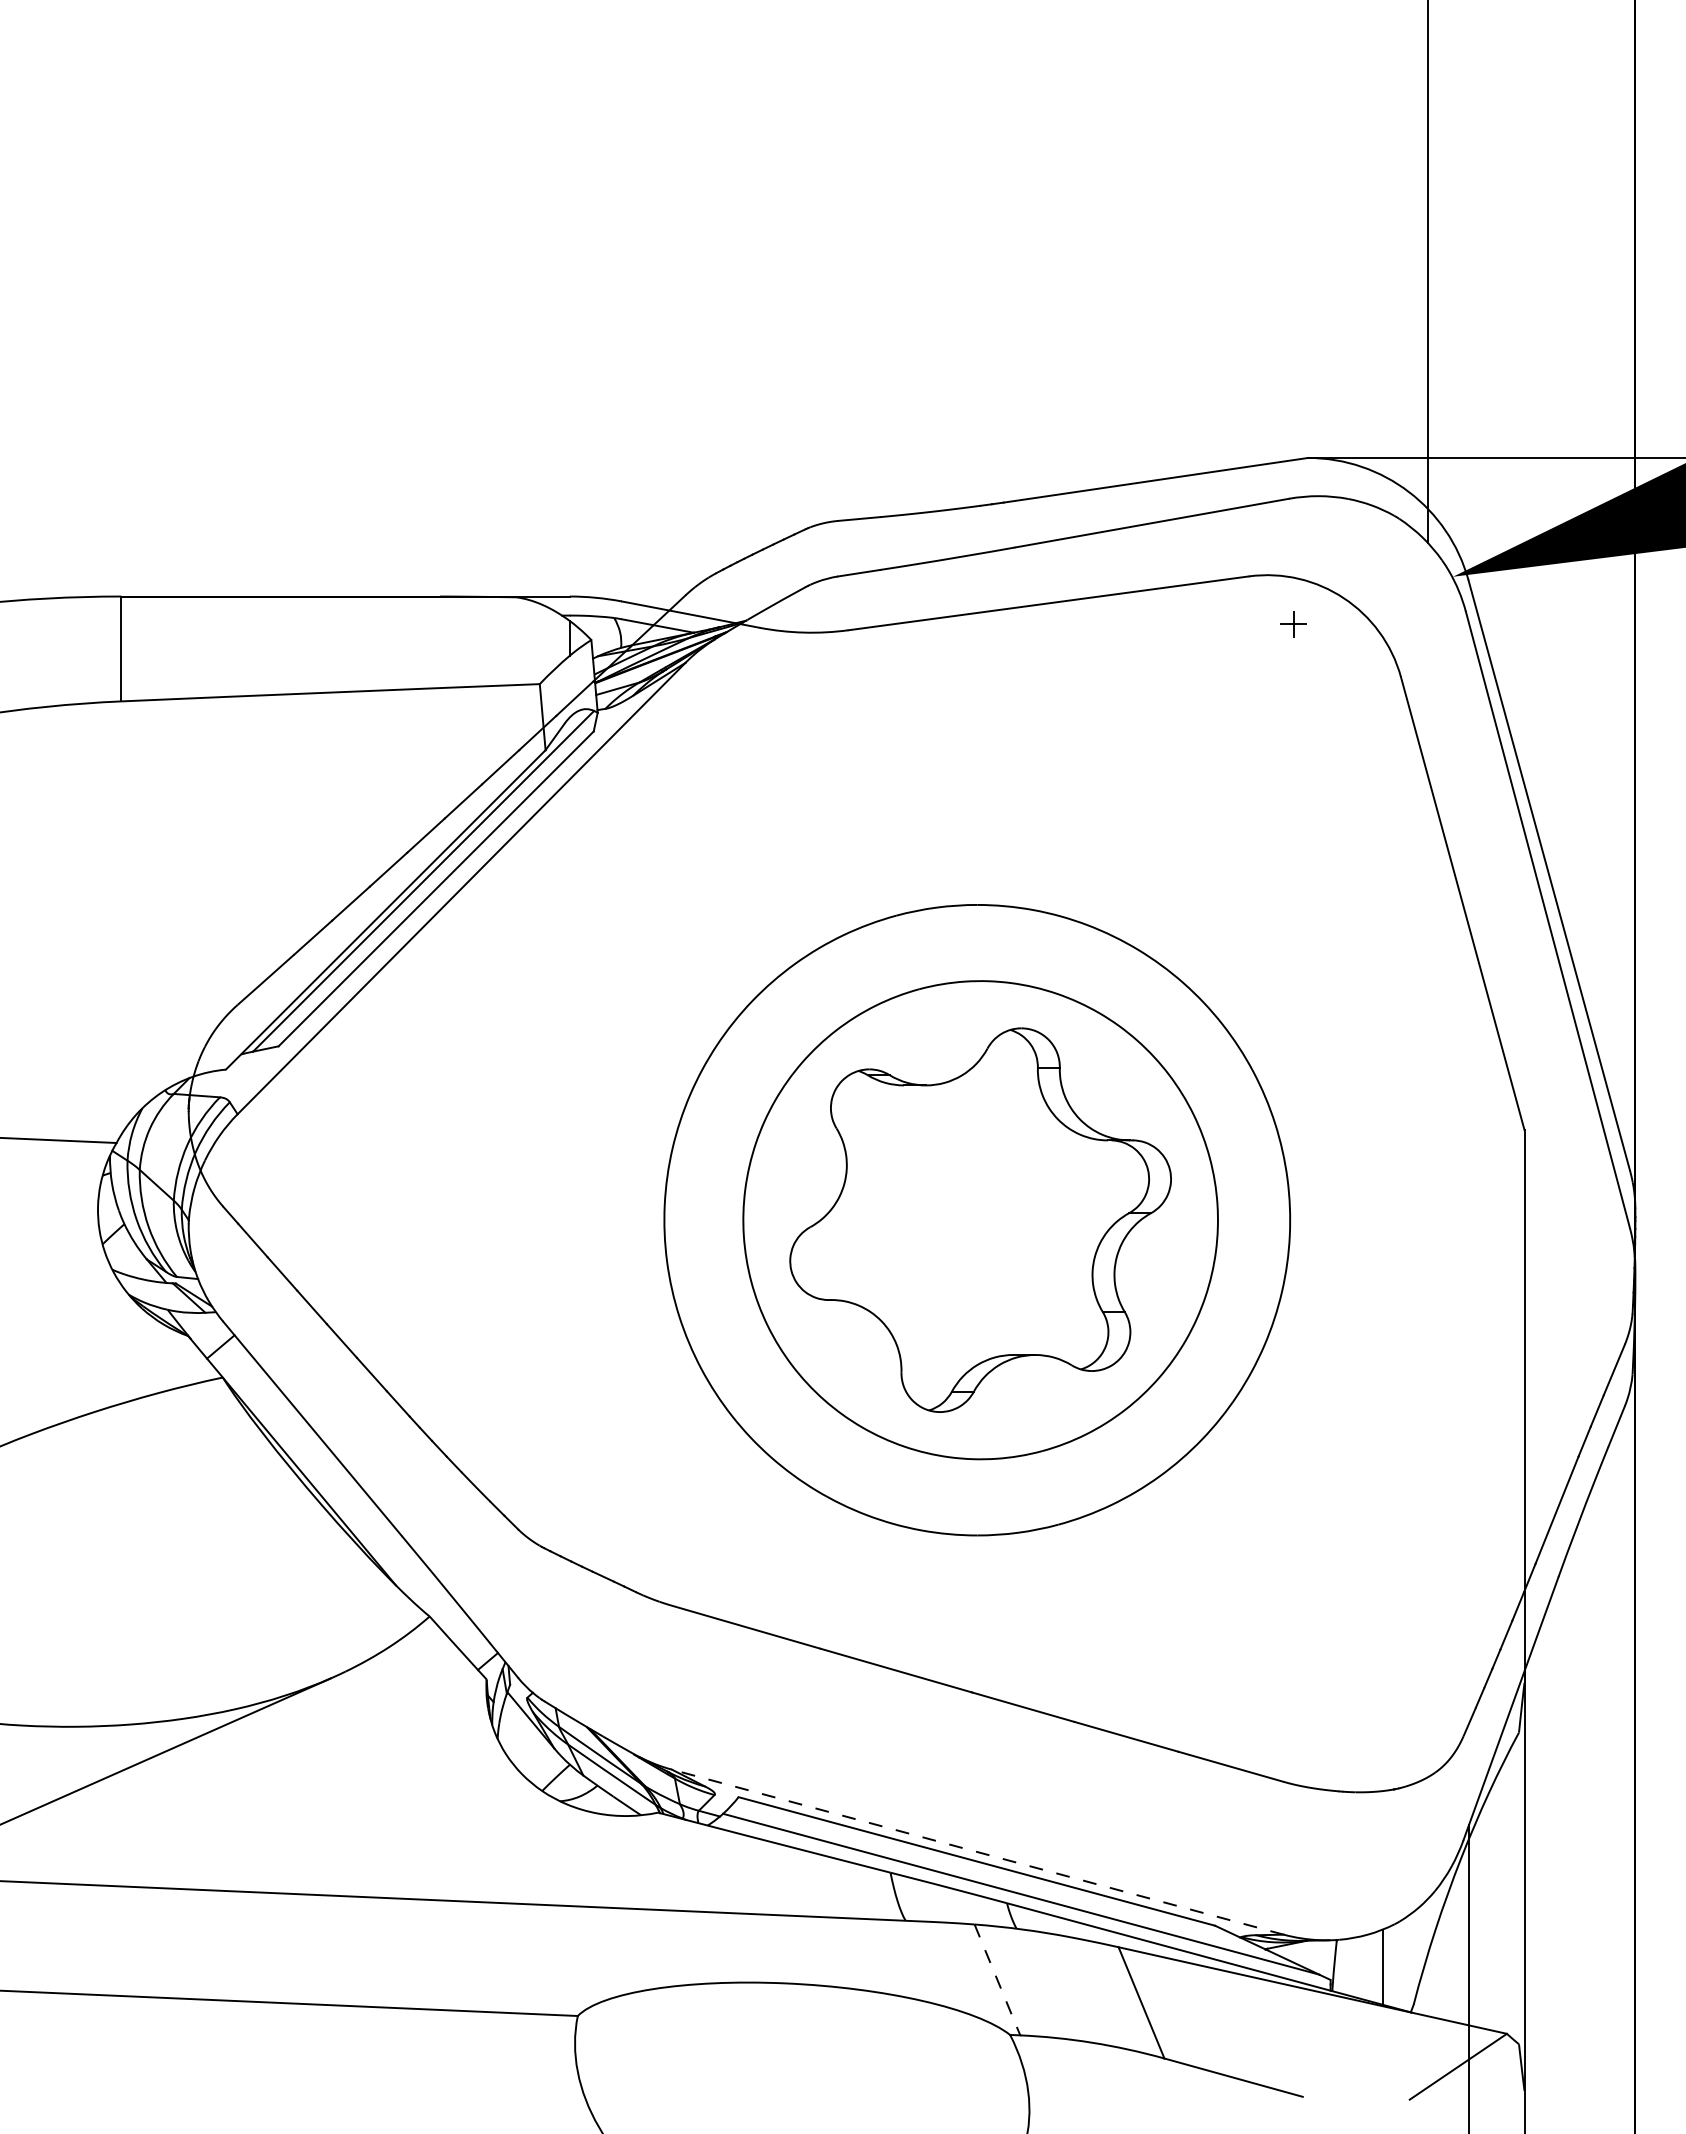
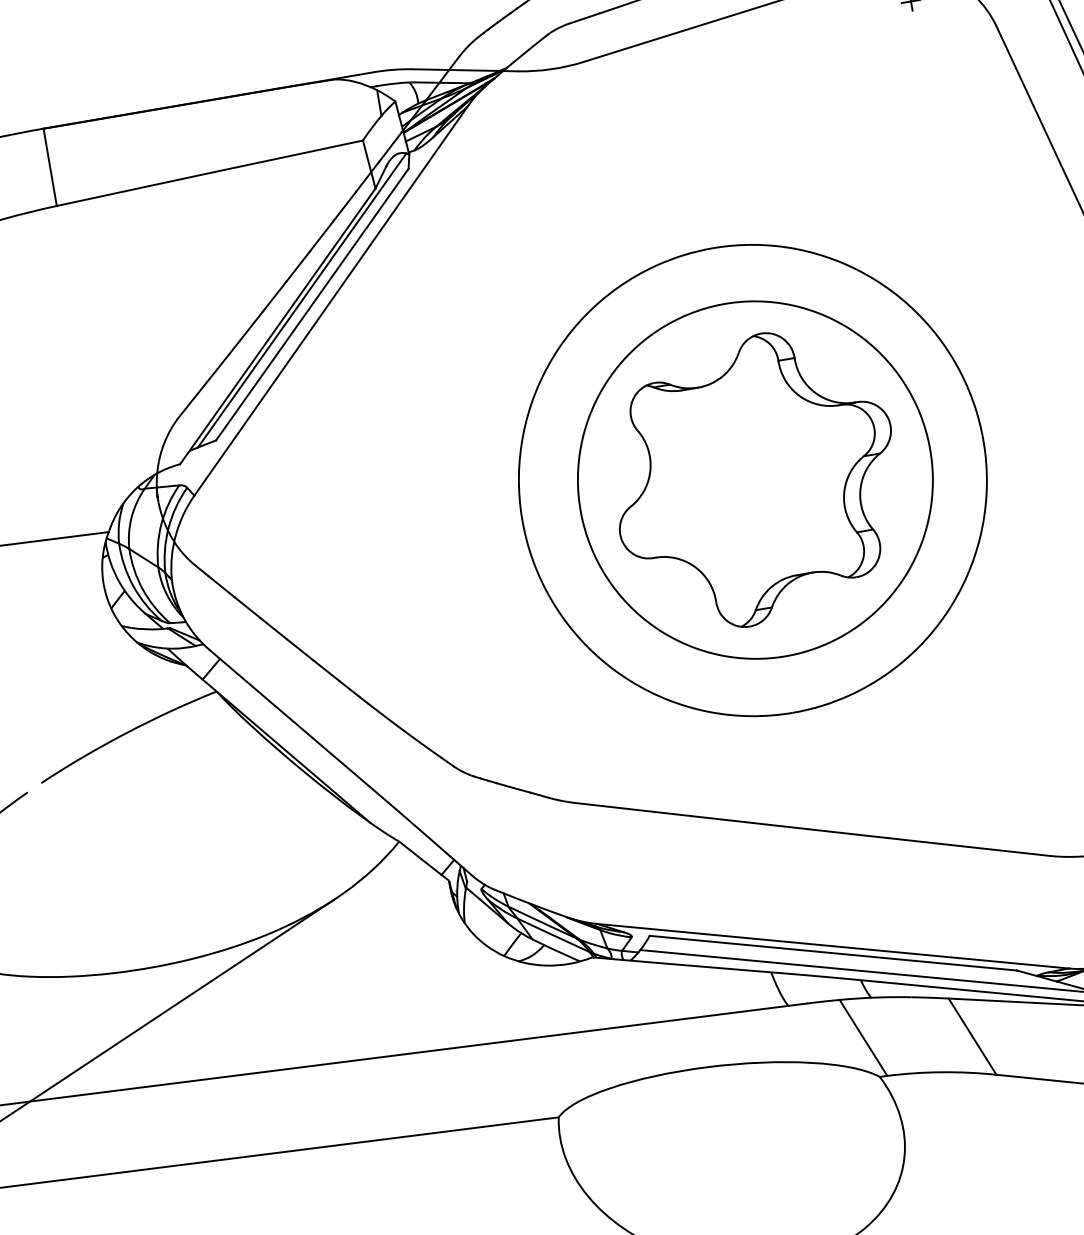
line: (977, 1852) -> (832, 946), dashed -> solid
line: (997, 1979) -> (863, 1037), dashed -> solid

